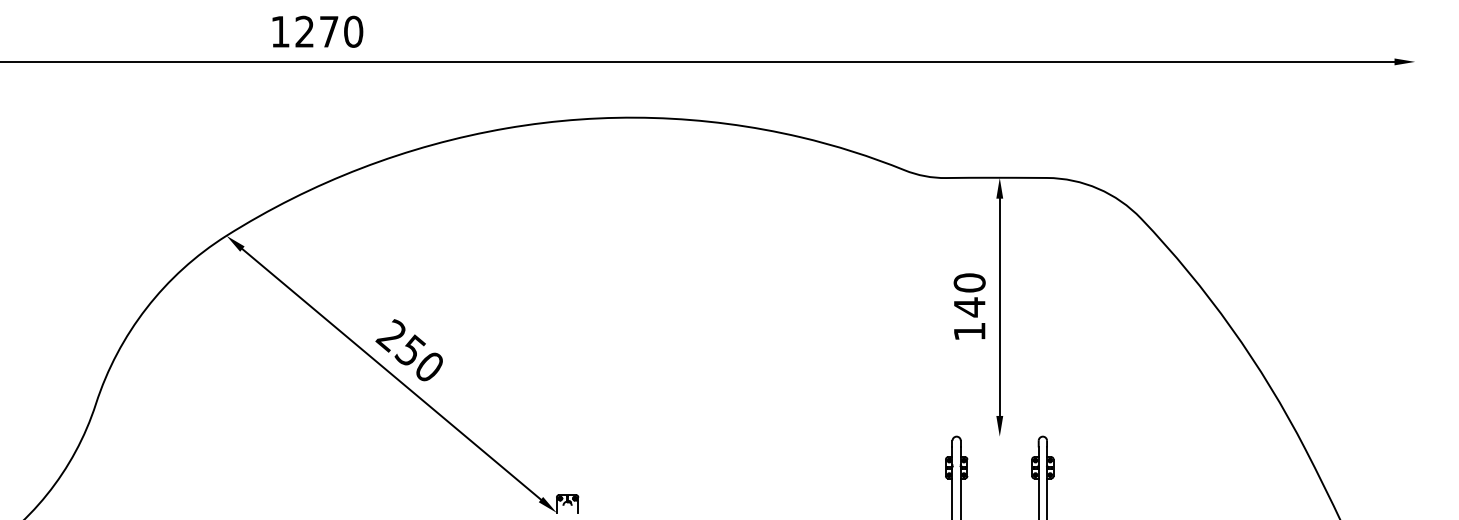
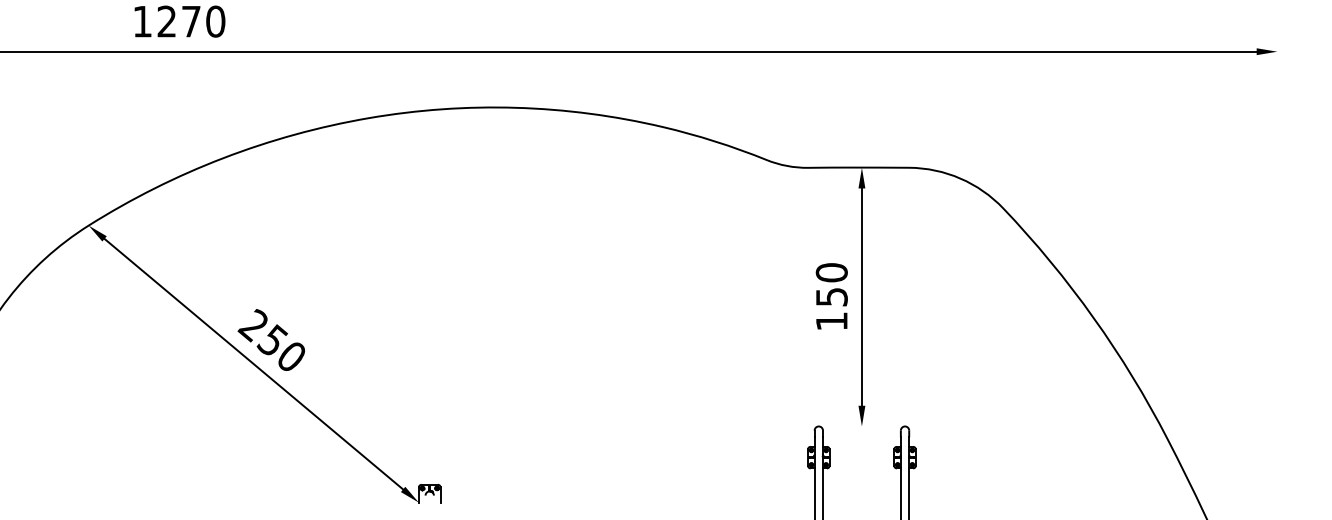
text: (969, 307) -> (831, 297), 140 -> 150

